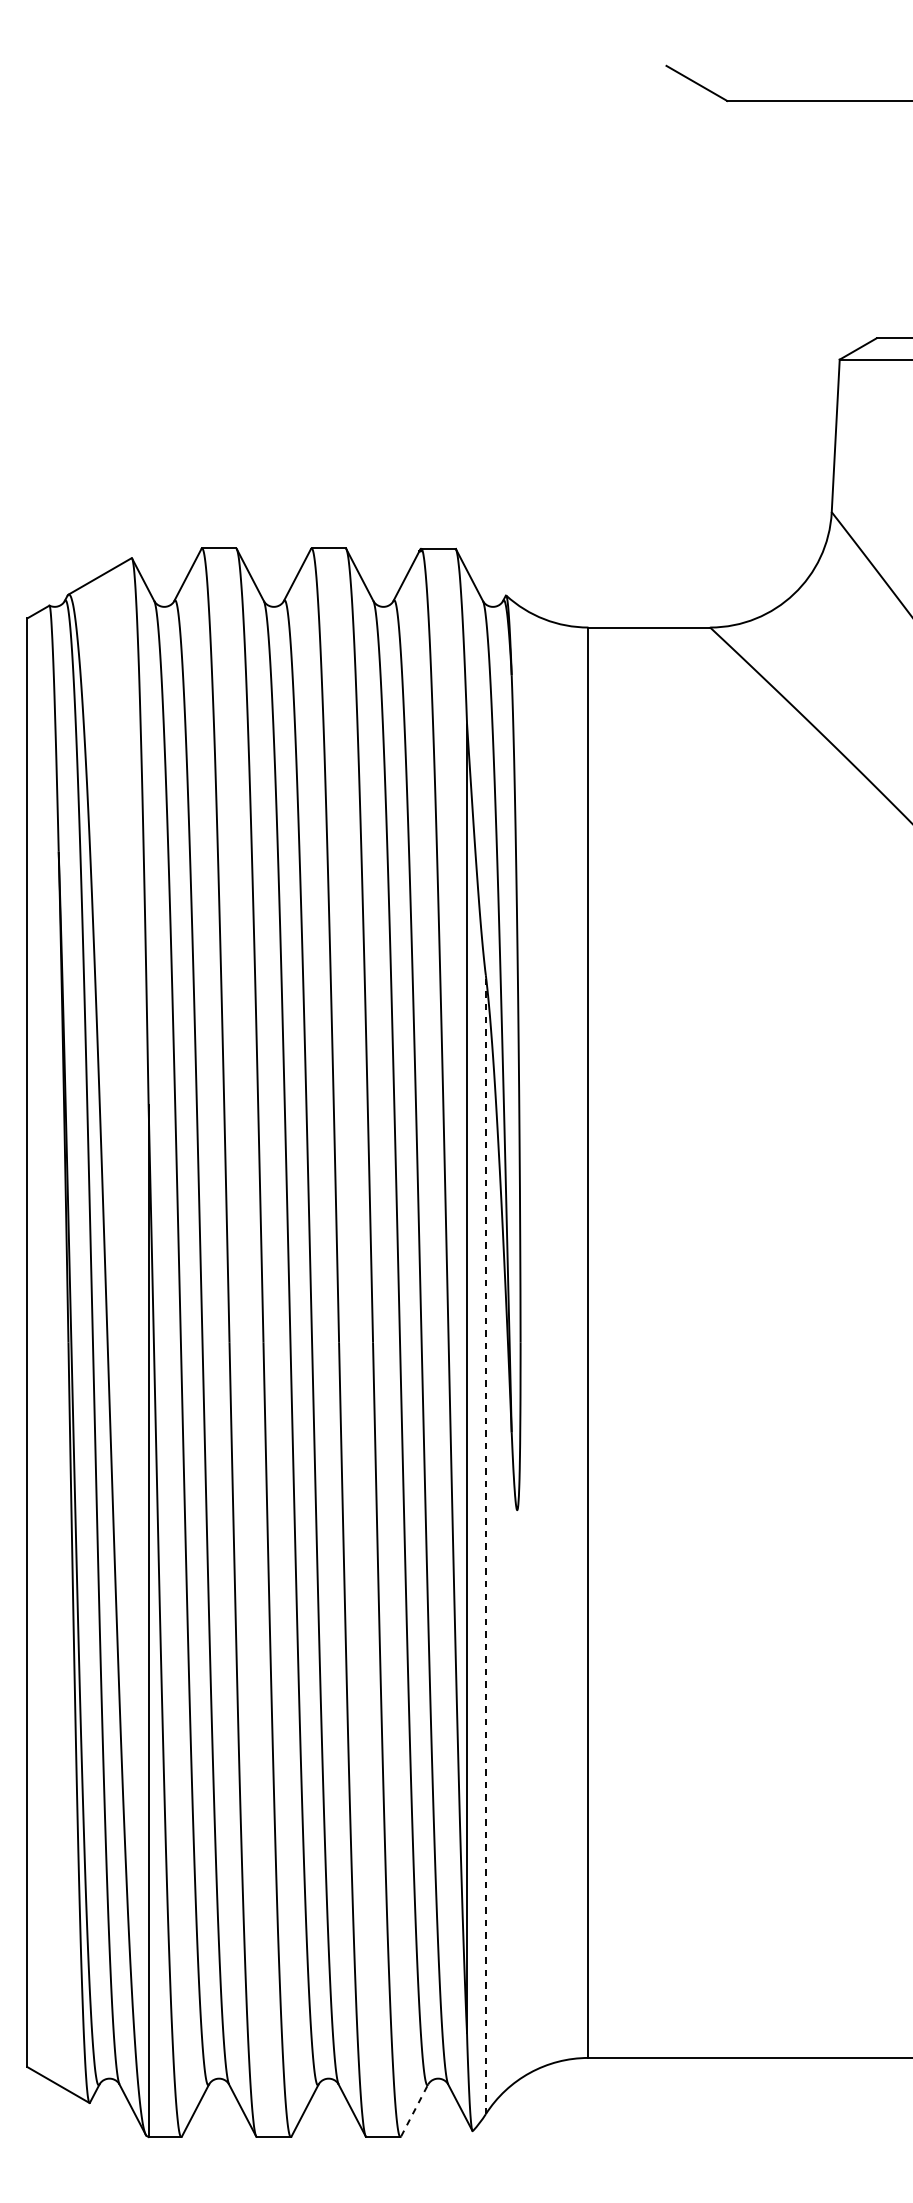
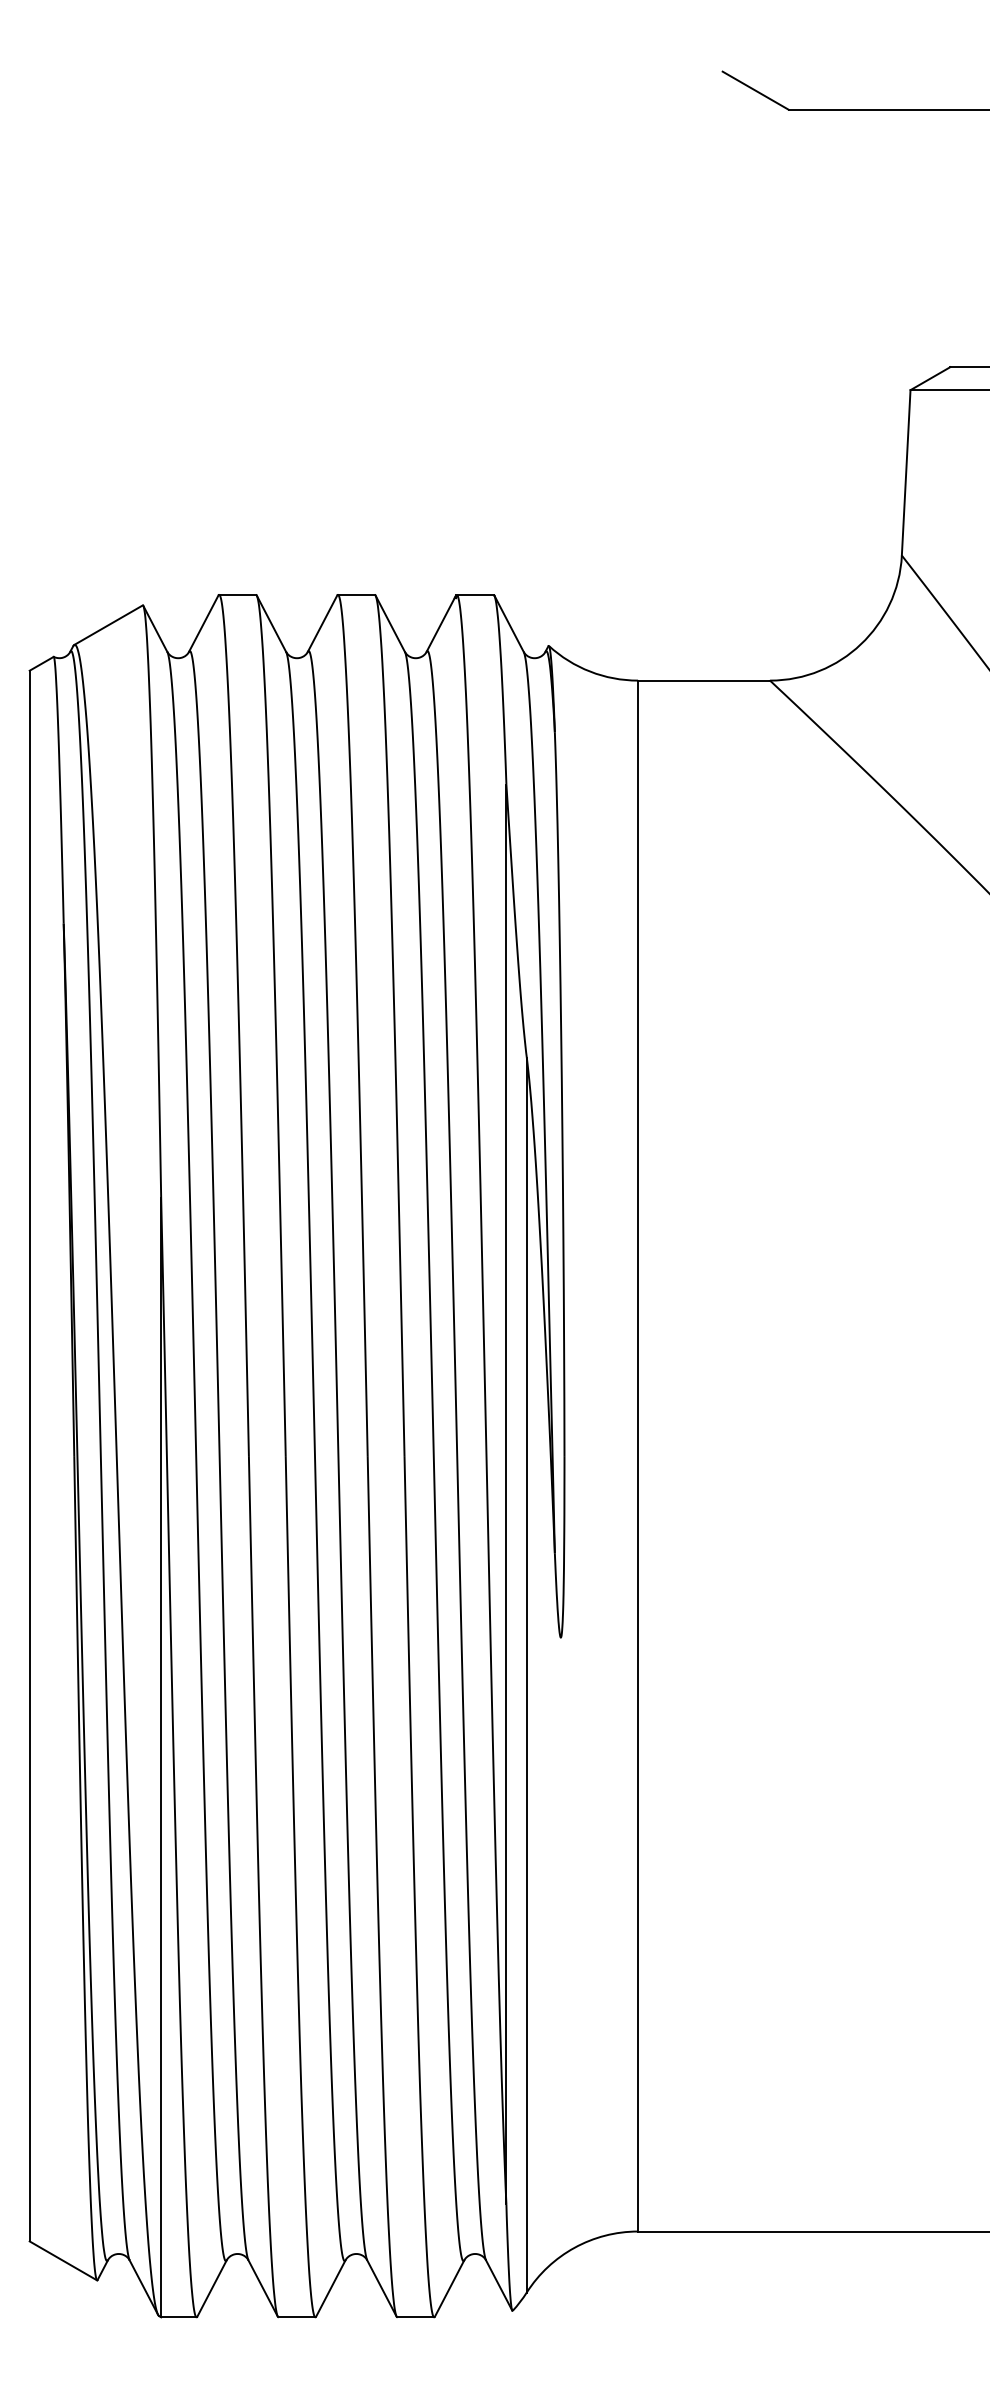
line: (485, 1545) -> (526, 1675), dashed -> solid
line: (414, 2110) -> (449, 2288), dashed -> solid

